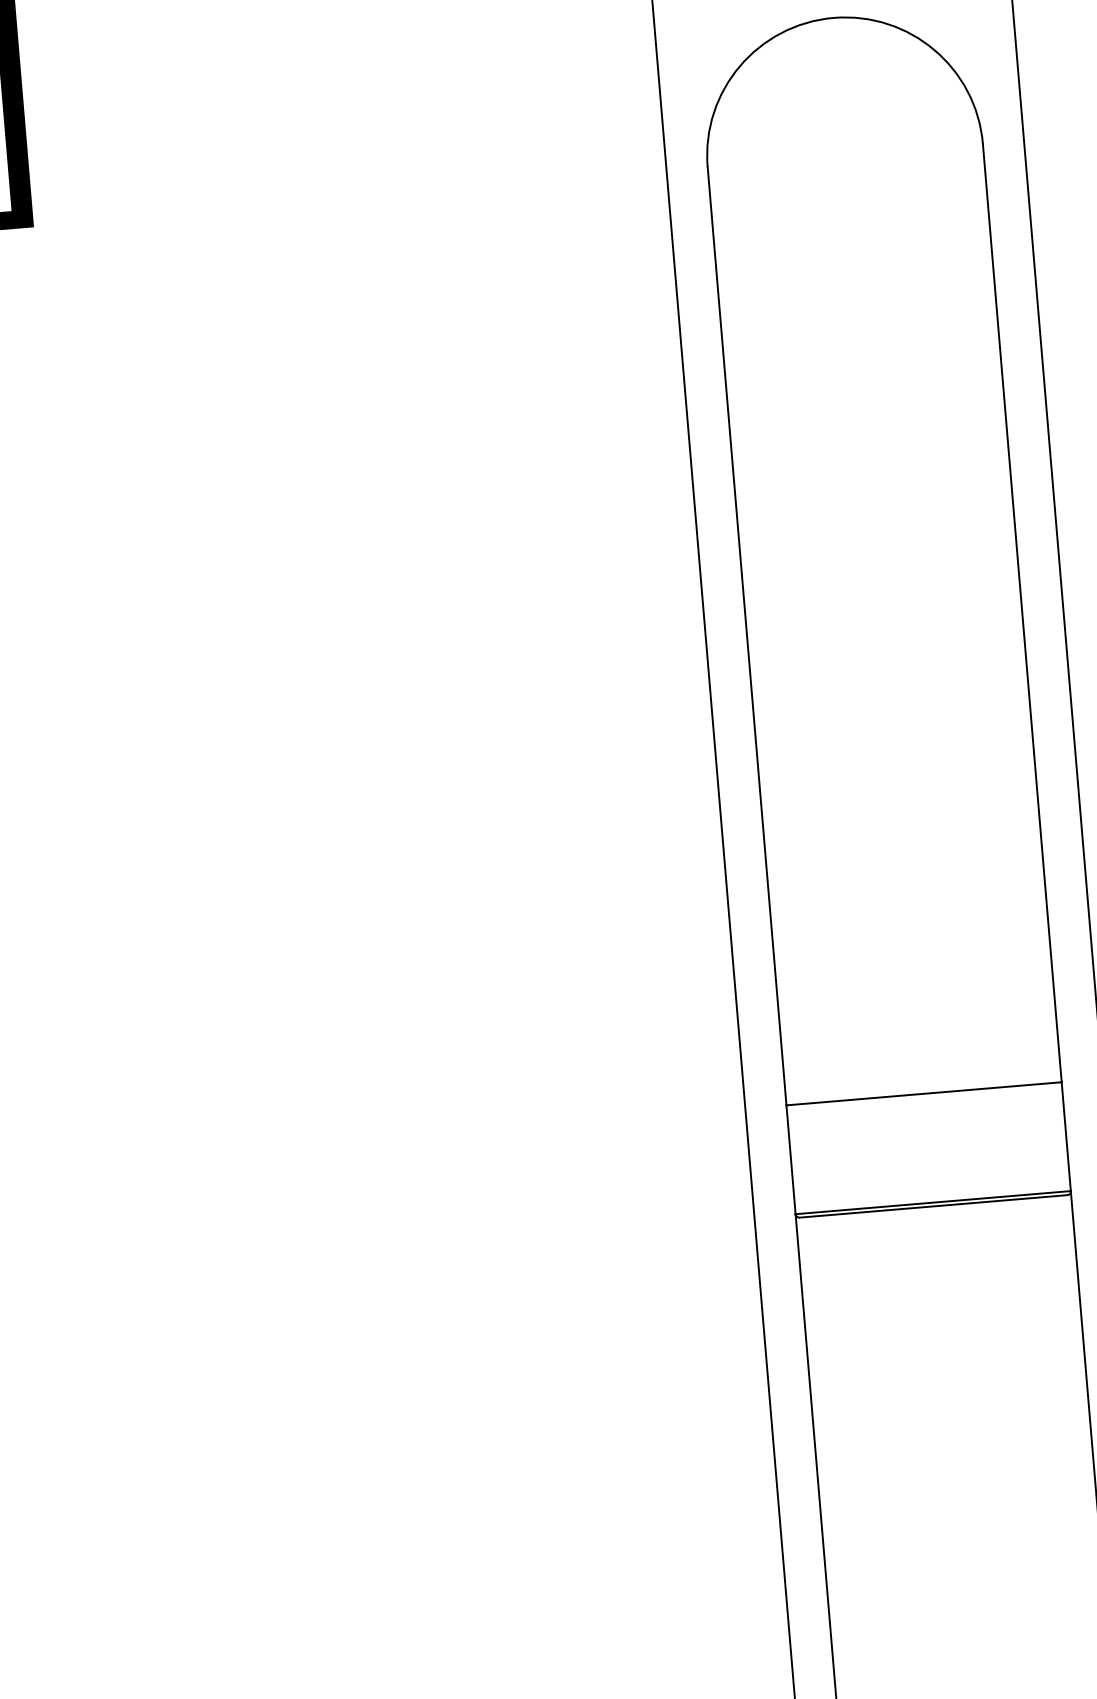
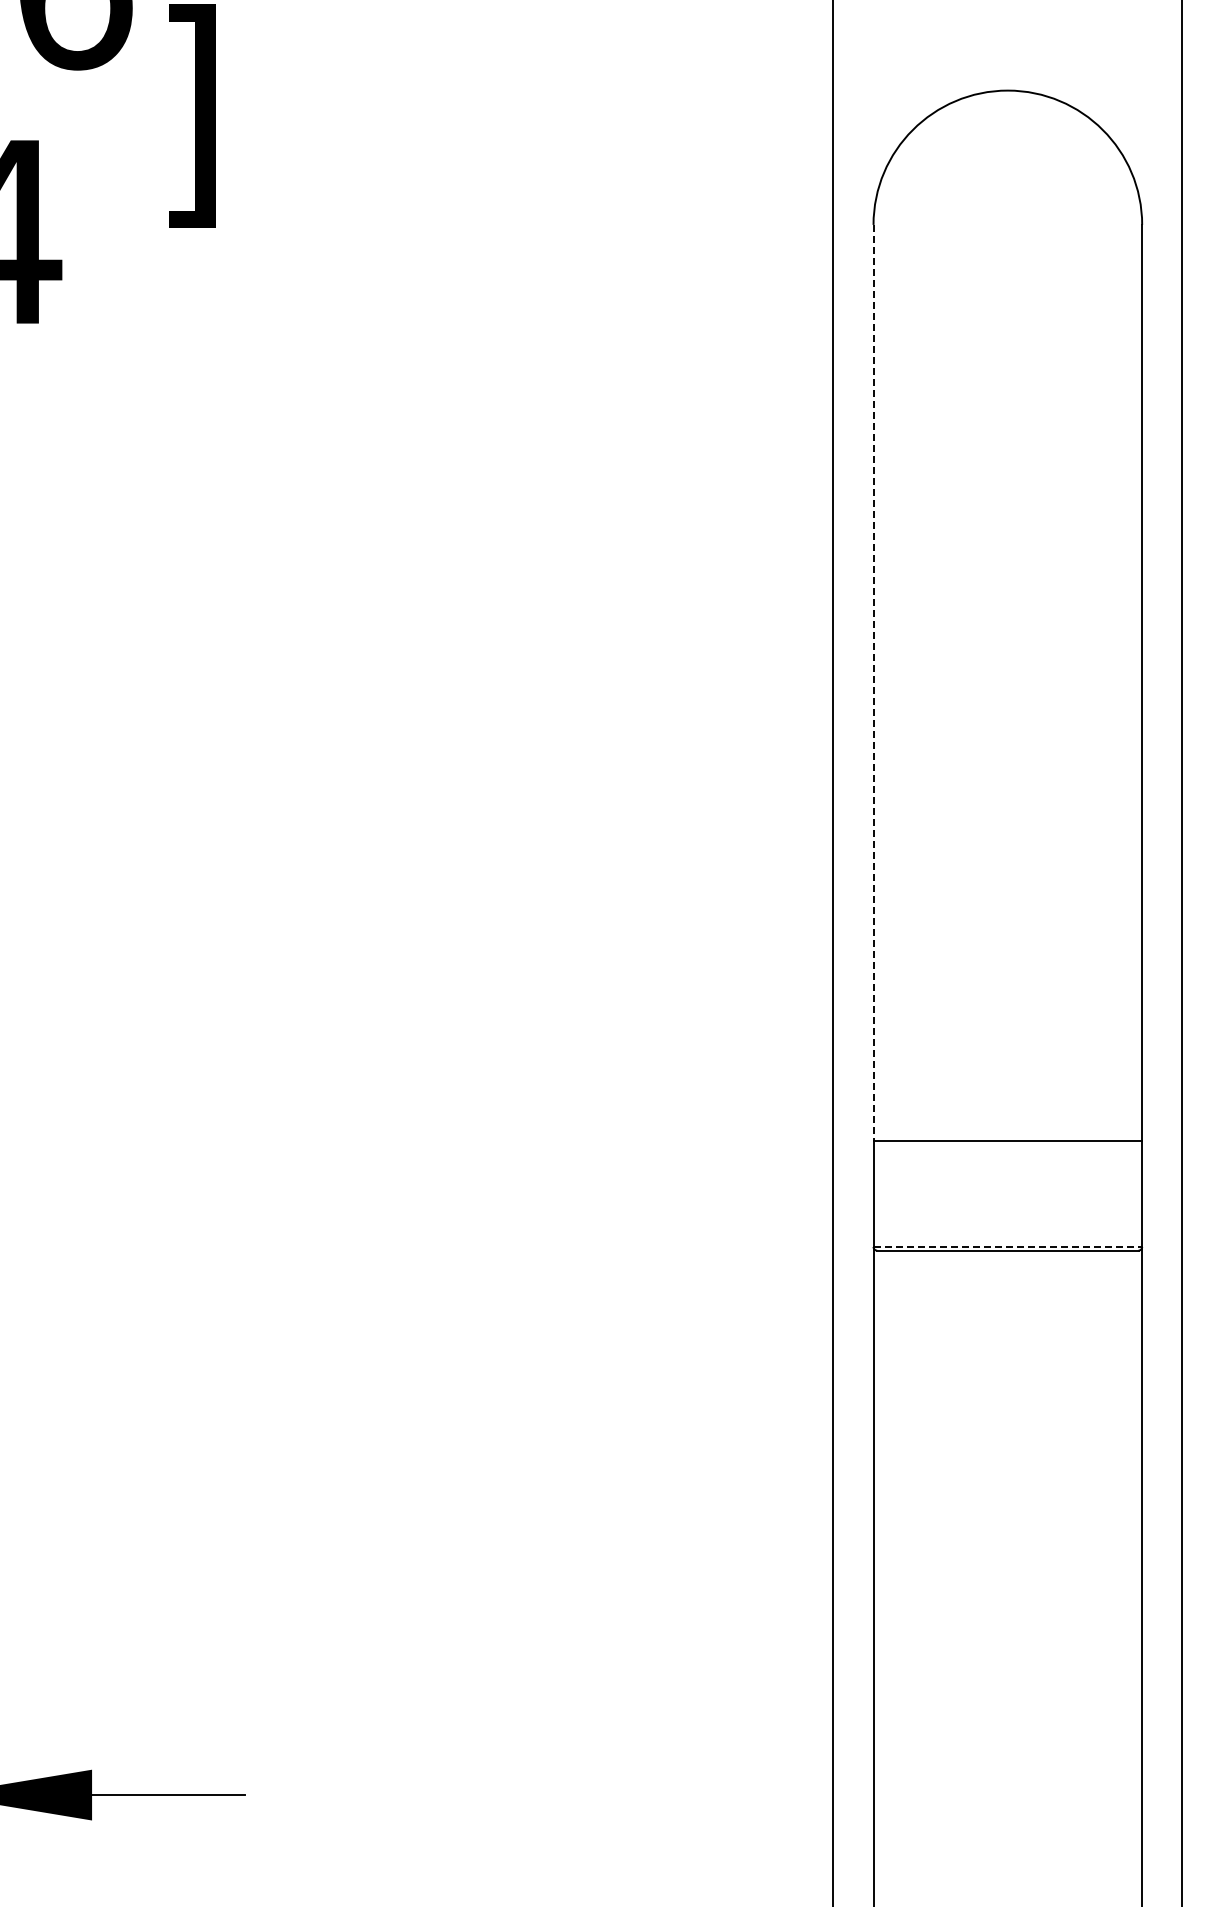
line: (747, 635) -> (873, 682), solid -> dashed
line: (933, 1202) -> (1008, 1246), solid -> dashed

